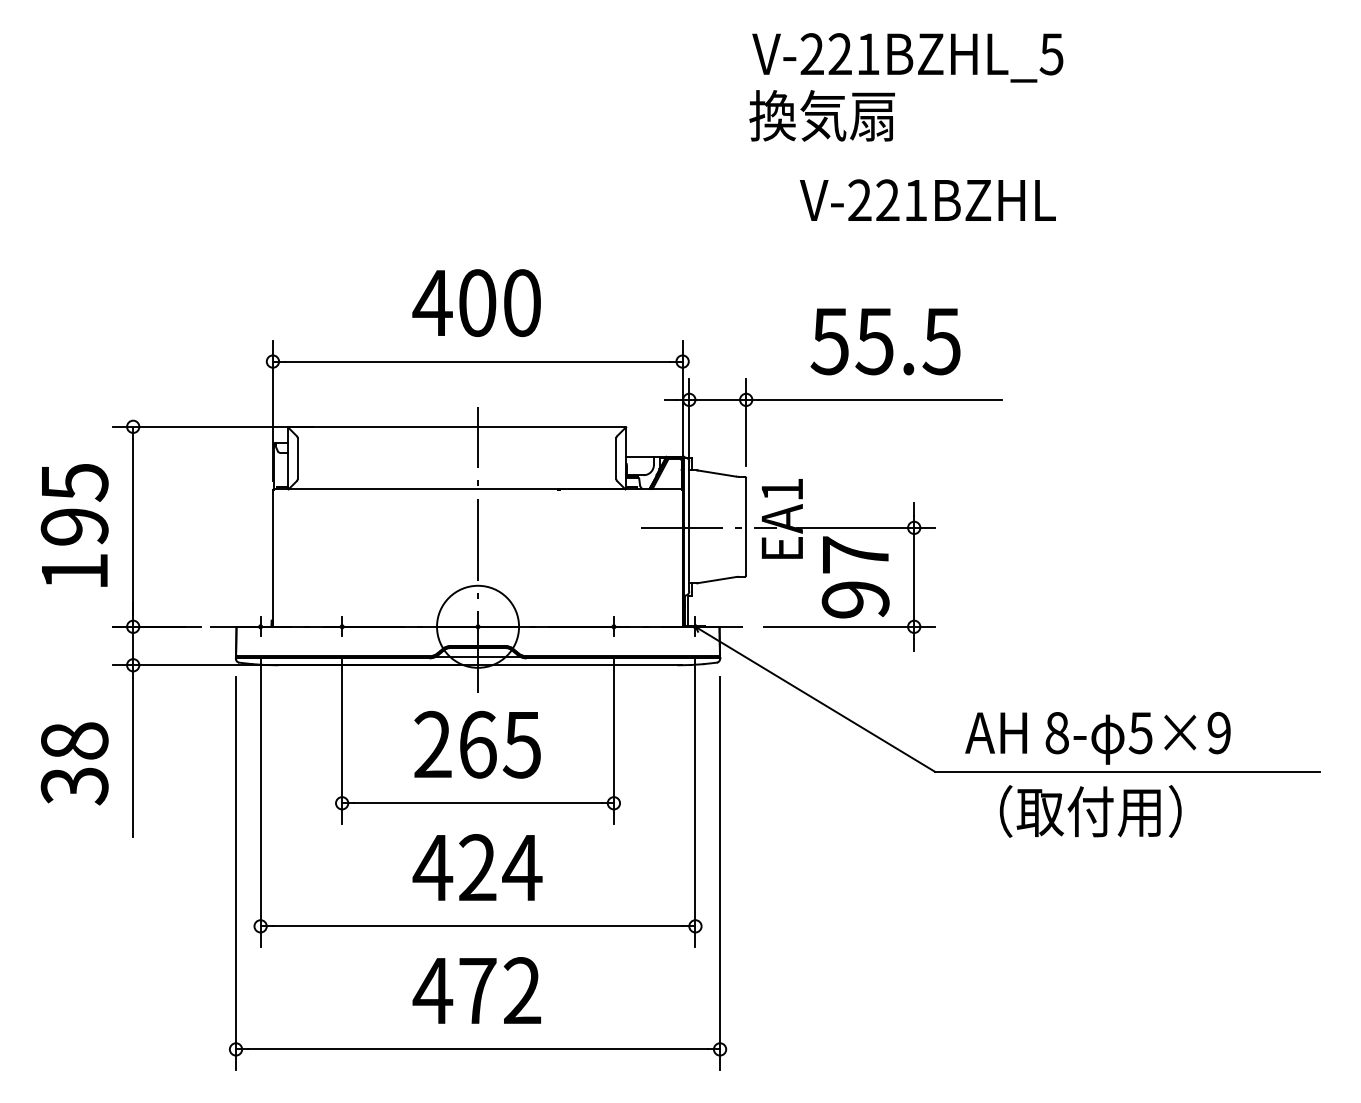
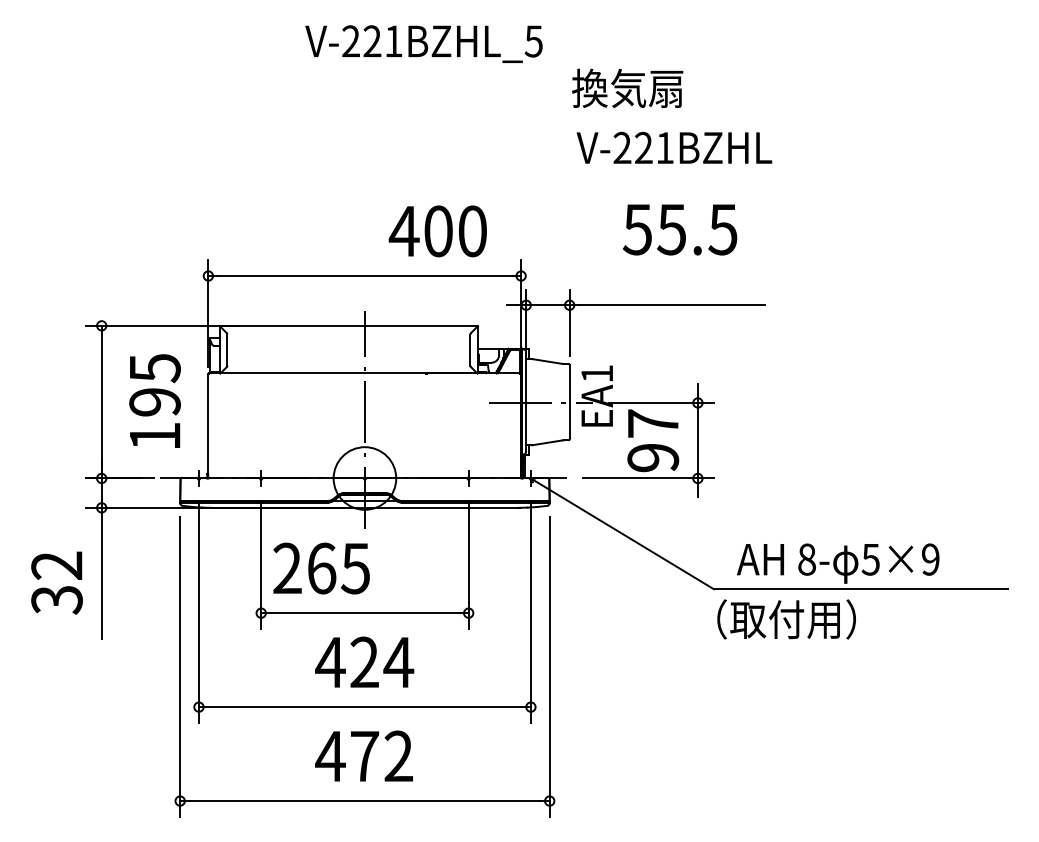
text: (907, 56) -> (423, 43), moved
text: (928, 199) -> (674, 147), moved
text: (476, 303) -> (437, 231), moved
text: (886, 341) -> (680, 229), moved
text: (73, 524) -> (154, 400), moved
text: (73, 740) -> (56, 565), 38 -> 32
text: (477, 744) -> (321, 568), moved
text: (1090, 811) -> (786, 619), moved

